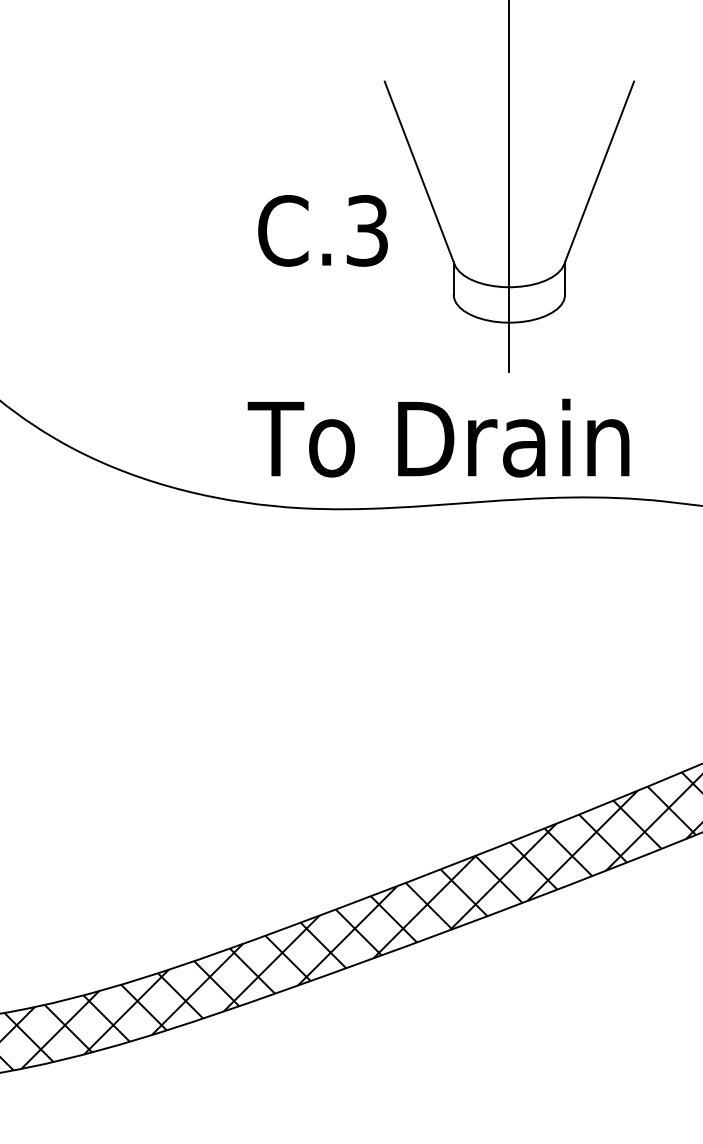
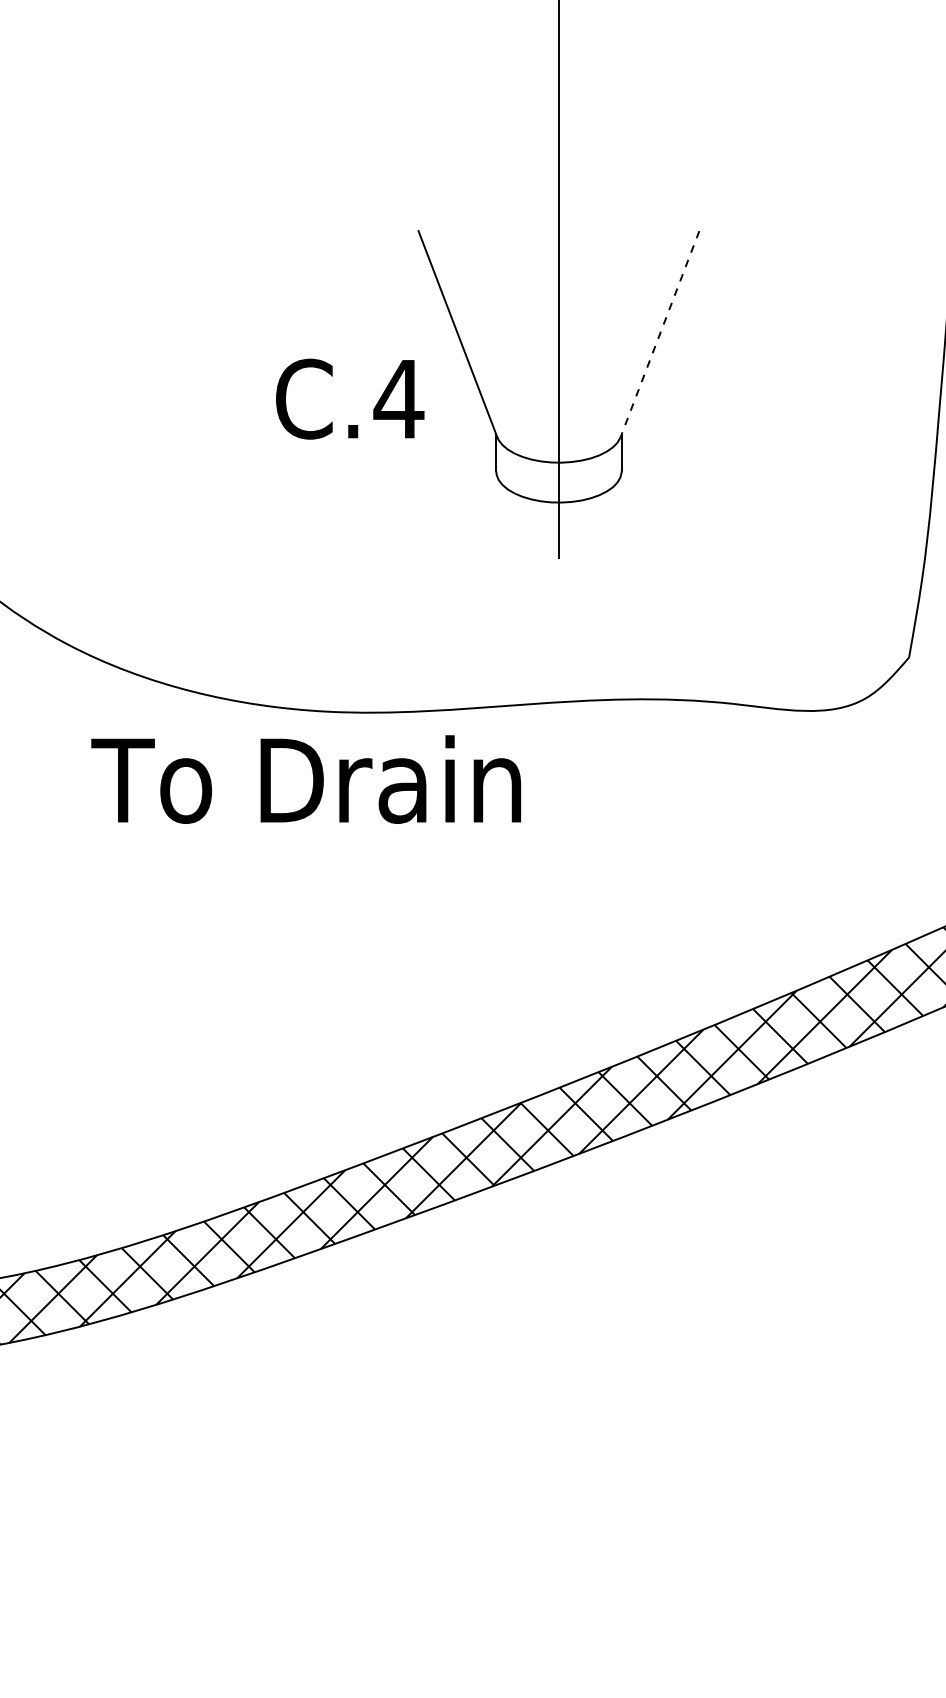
line: (598, 173) -> (659, 334), solid -> dashed
text: (366, 230) -> (398, 398), C.3 -> C.4
text: (438, 438) -> (306, 779), moved

